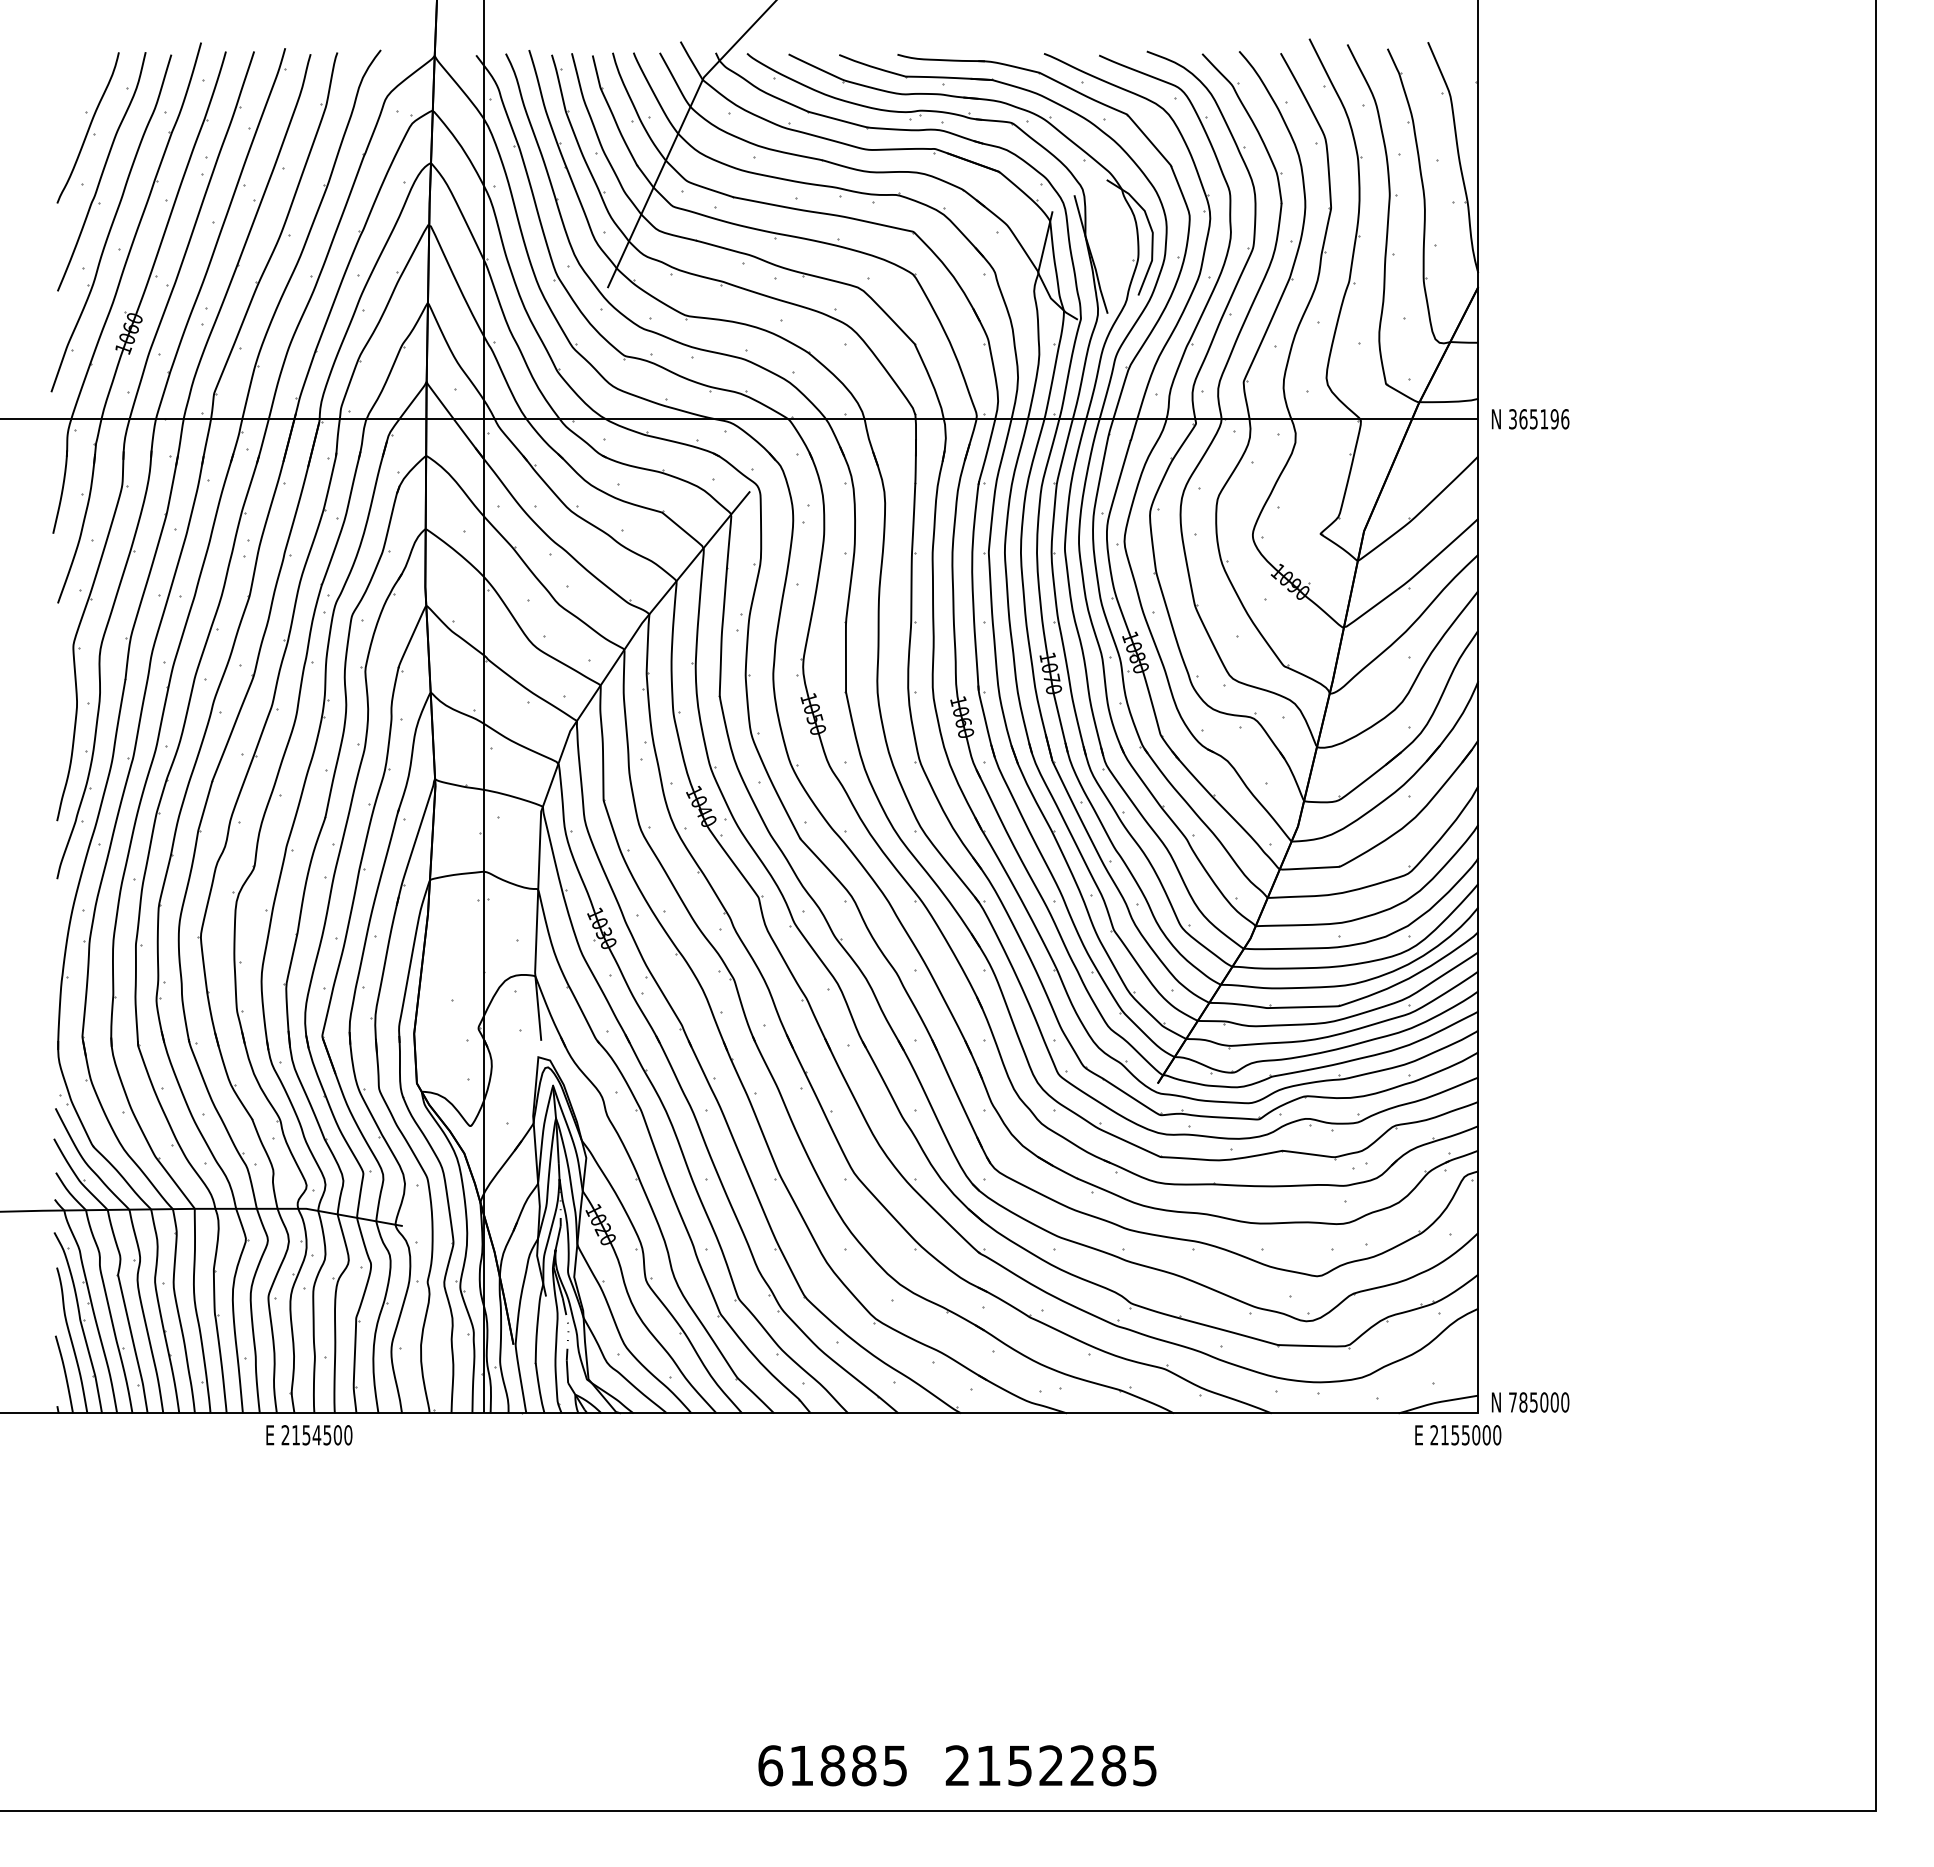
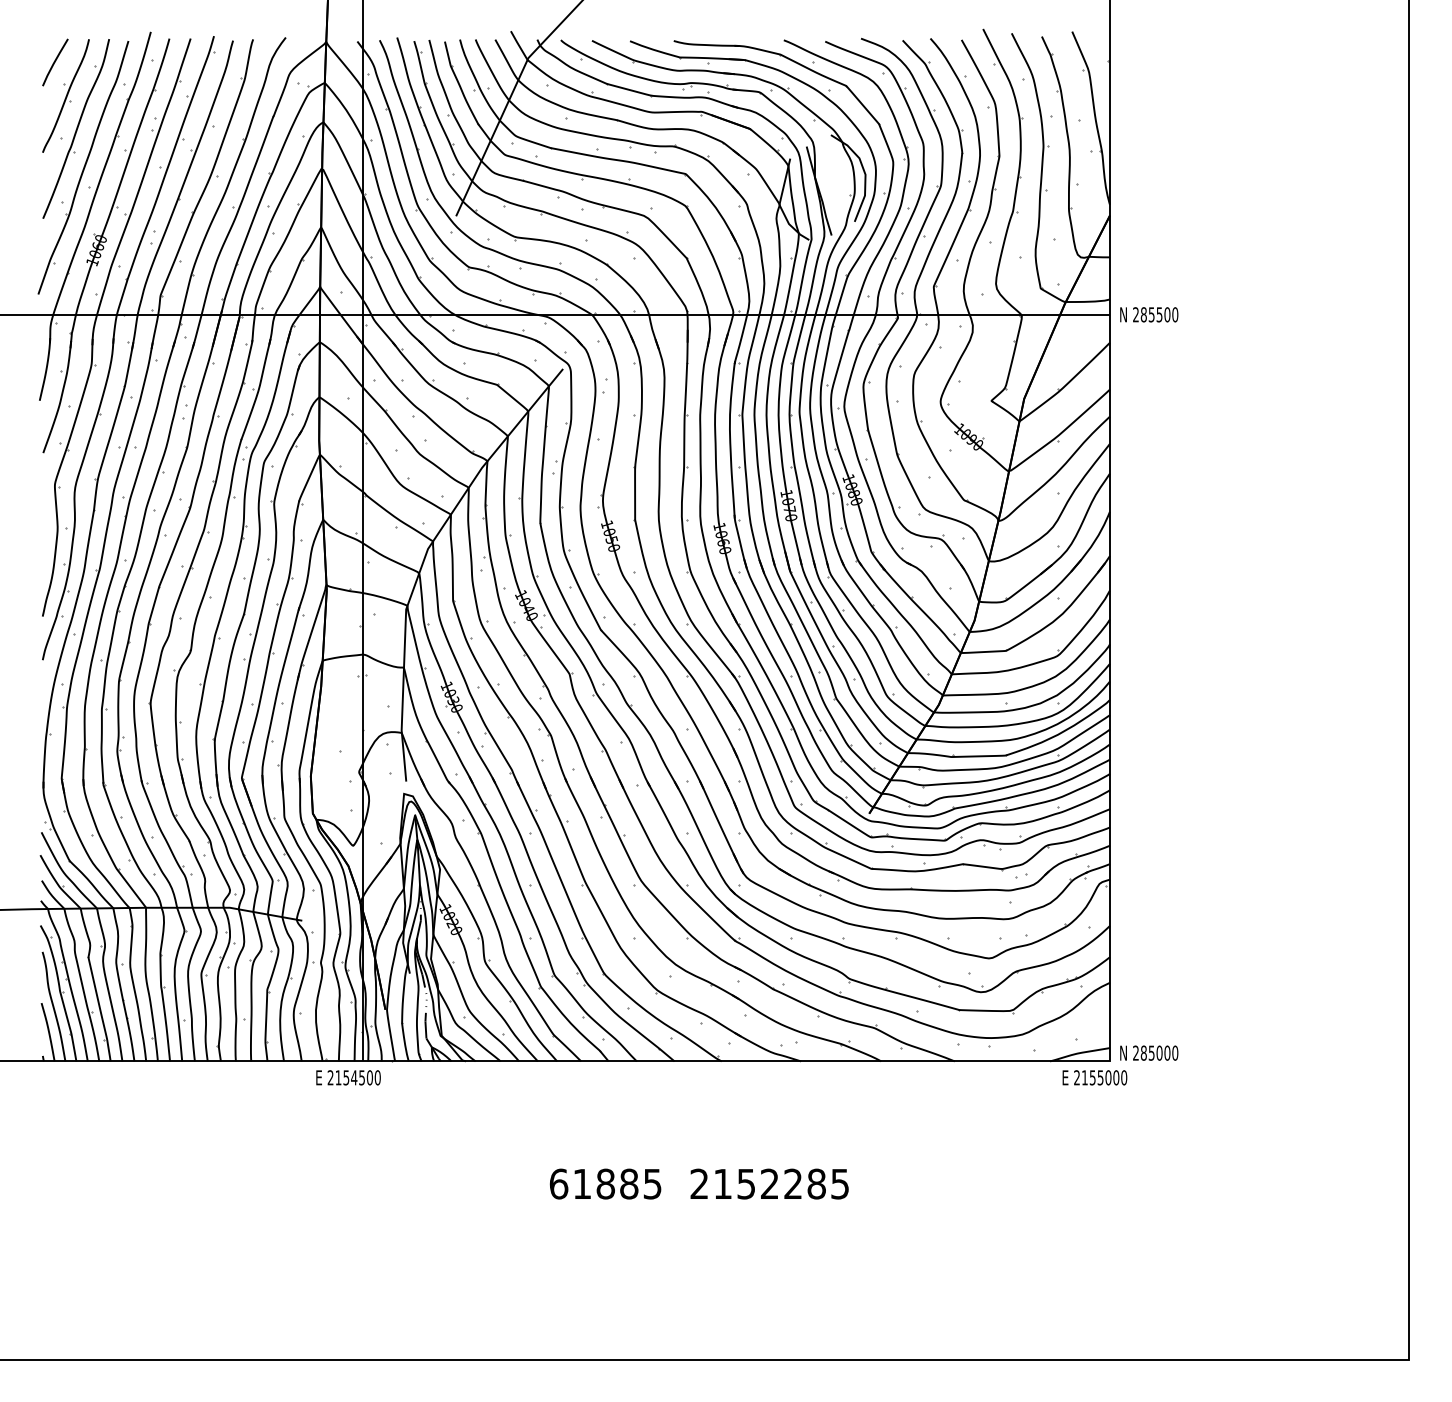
line: (73, 82) -> (54, 61), added
text: (1539, 419) -> (1155, 314), 365196 -> 285500
text: (1512, 1402) -> (1135, 1053), 785000 -> 285000
text: (309, 1435) -> (348, 1078), moved
text: (957, 1765) -> (699, 1183), moved

